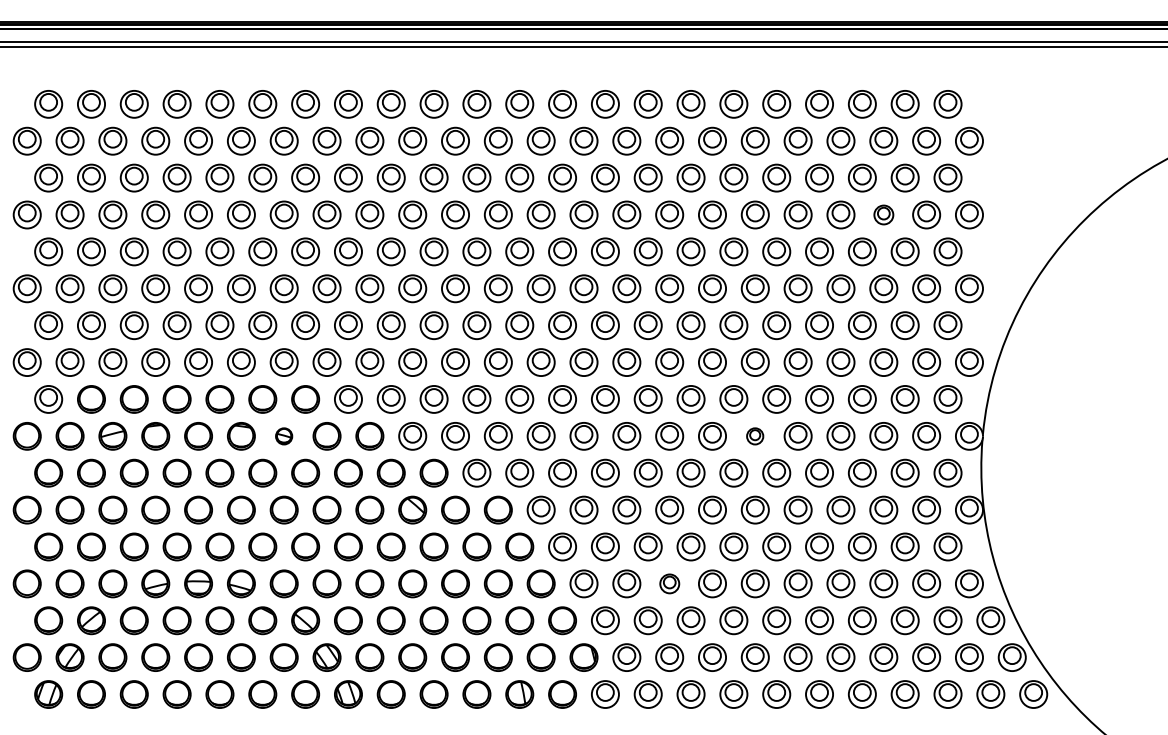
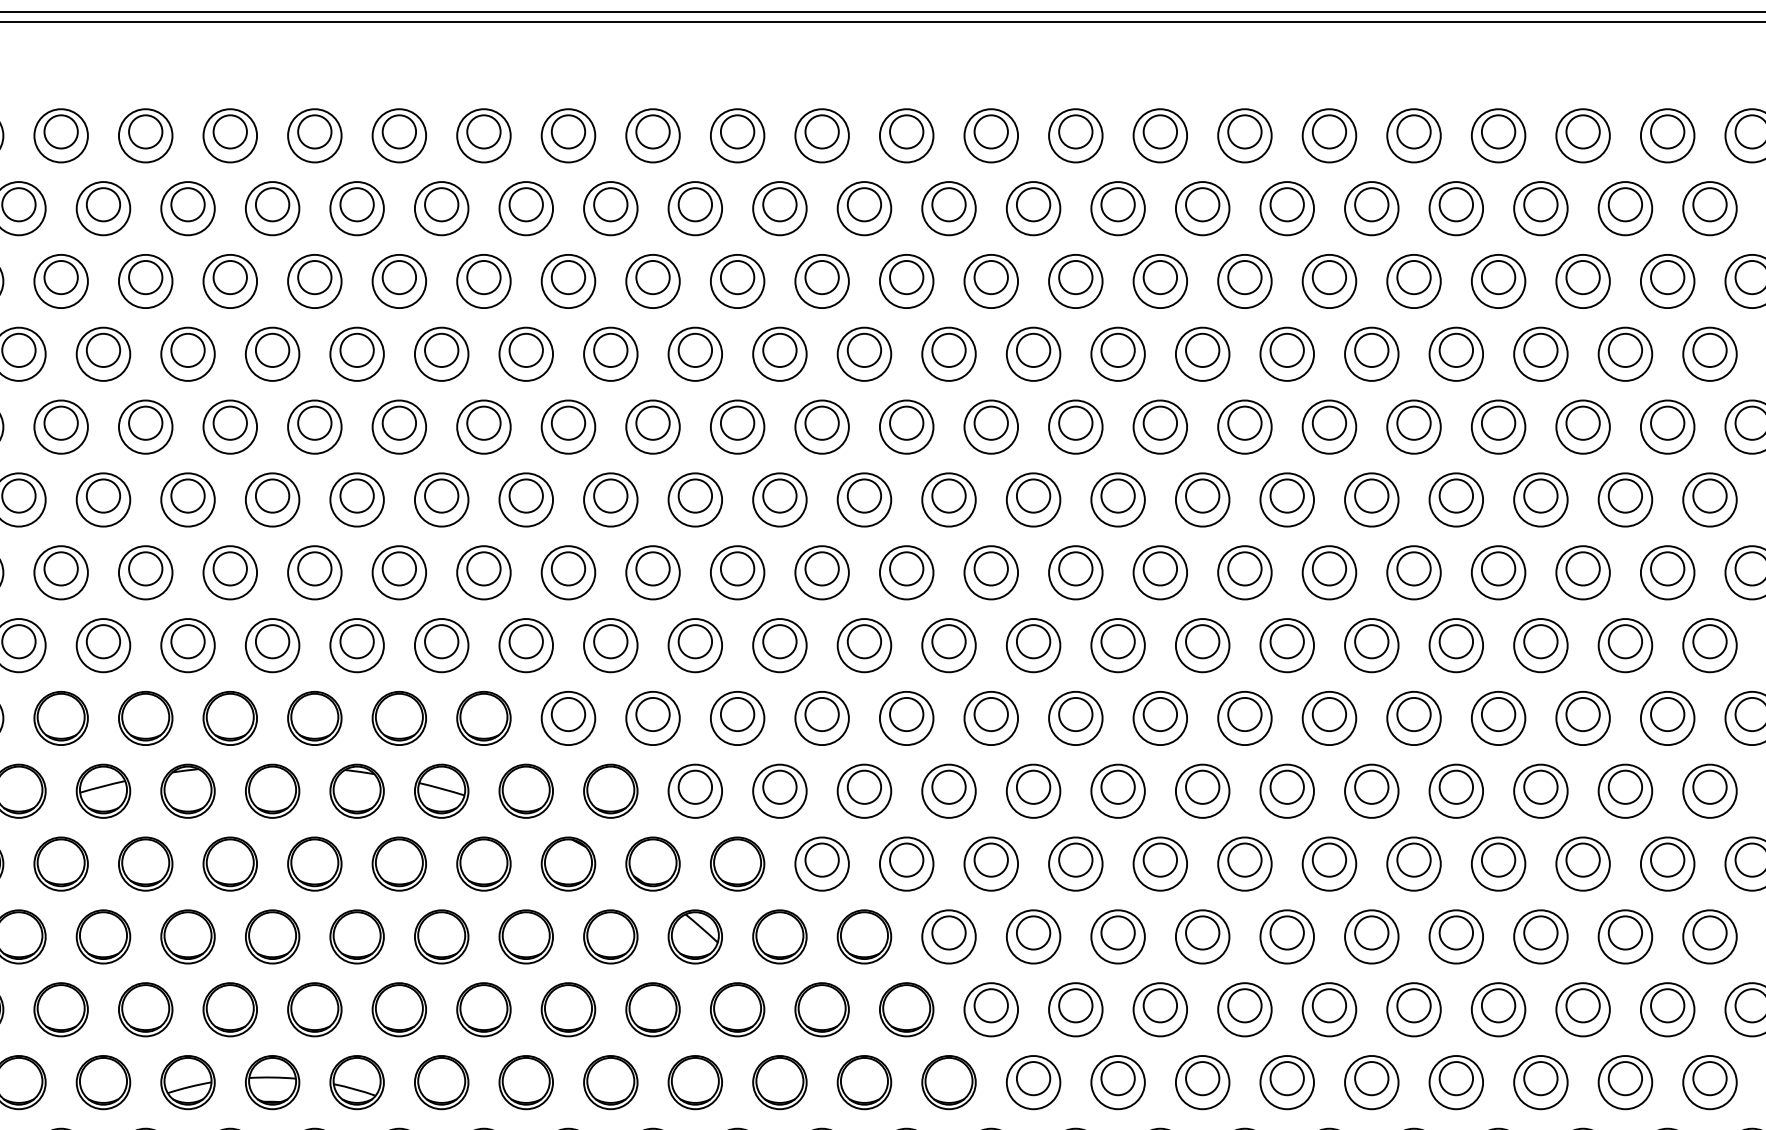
part: (883, 214) -> (1624, 353), size x1.43
part: (283, 436) -> (440, 791), size x1.67
part: (754, 436) -> (1370, 791), size x1.67
part: (669, 583) -> (1202, 1081), size x1.43

